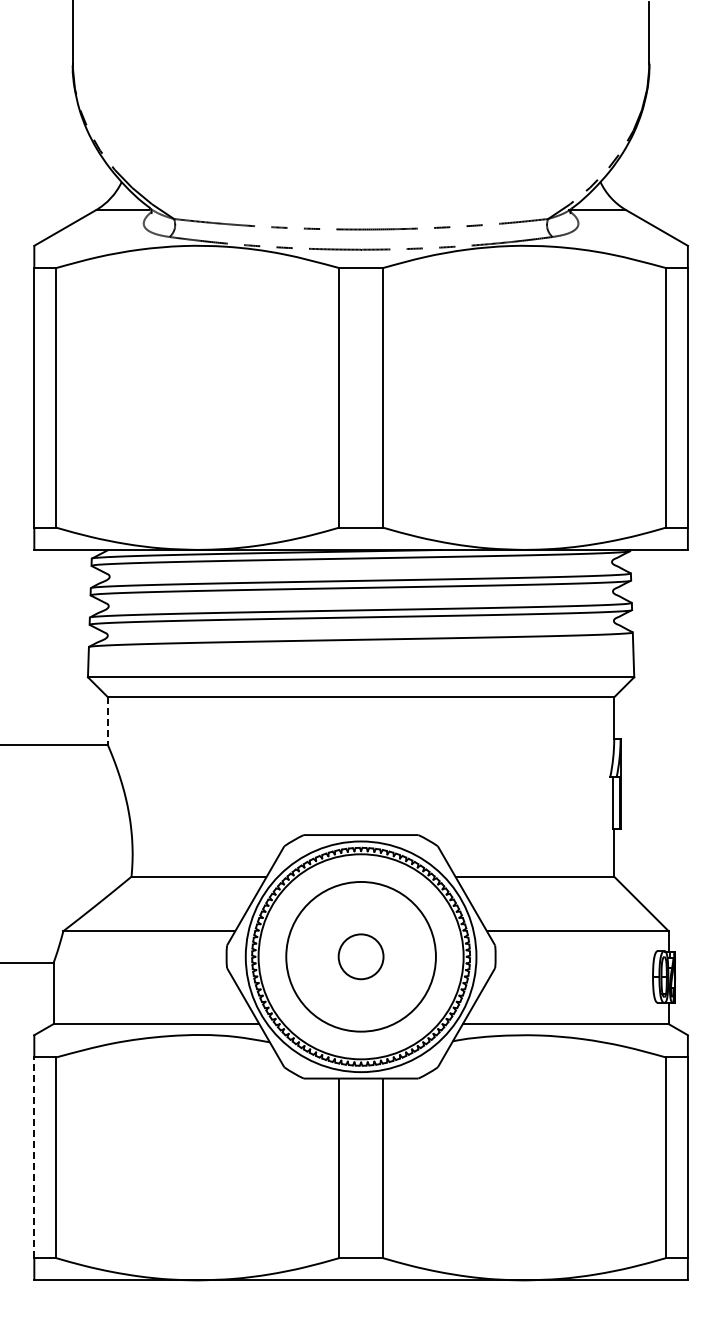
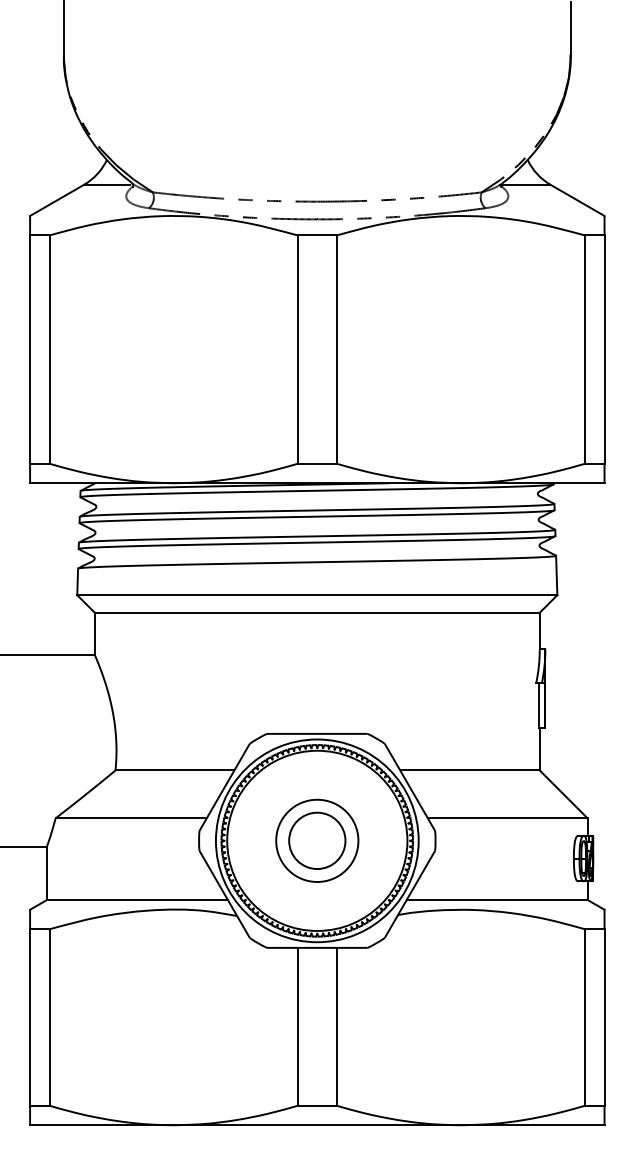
line: (108, 721) -> (95, 634), dashed -> solid
circle: (360, 956) -> (316, 840), size x0.62
circle: (361, 956) -> (317, 840), size x1.43
line: (34, 1157) -> (30, 1017), dashed -> solid

